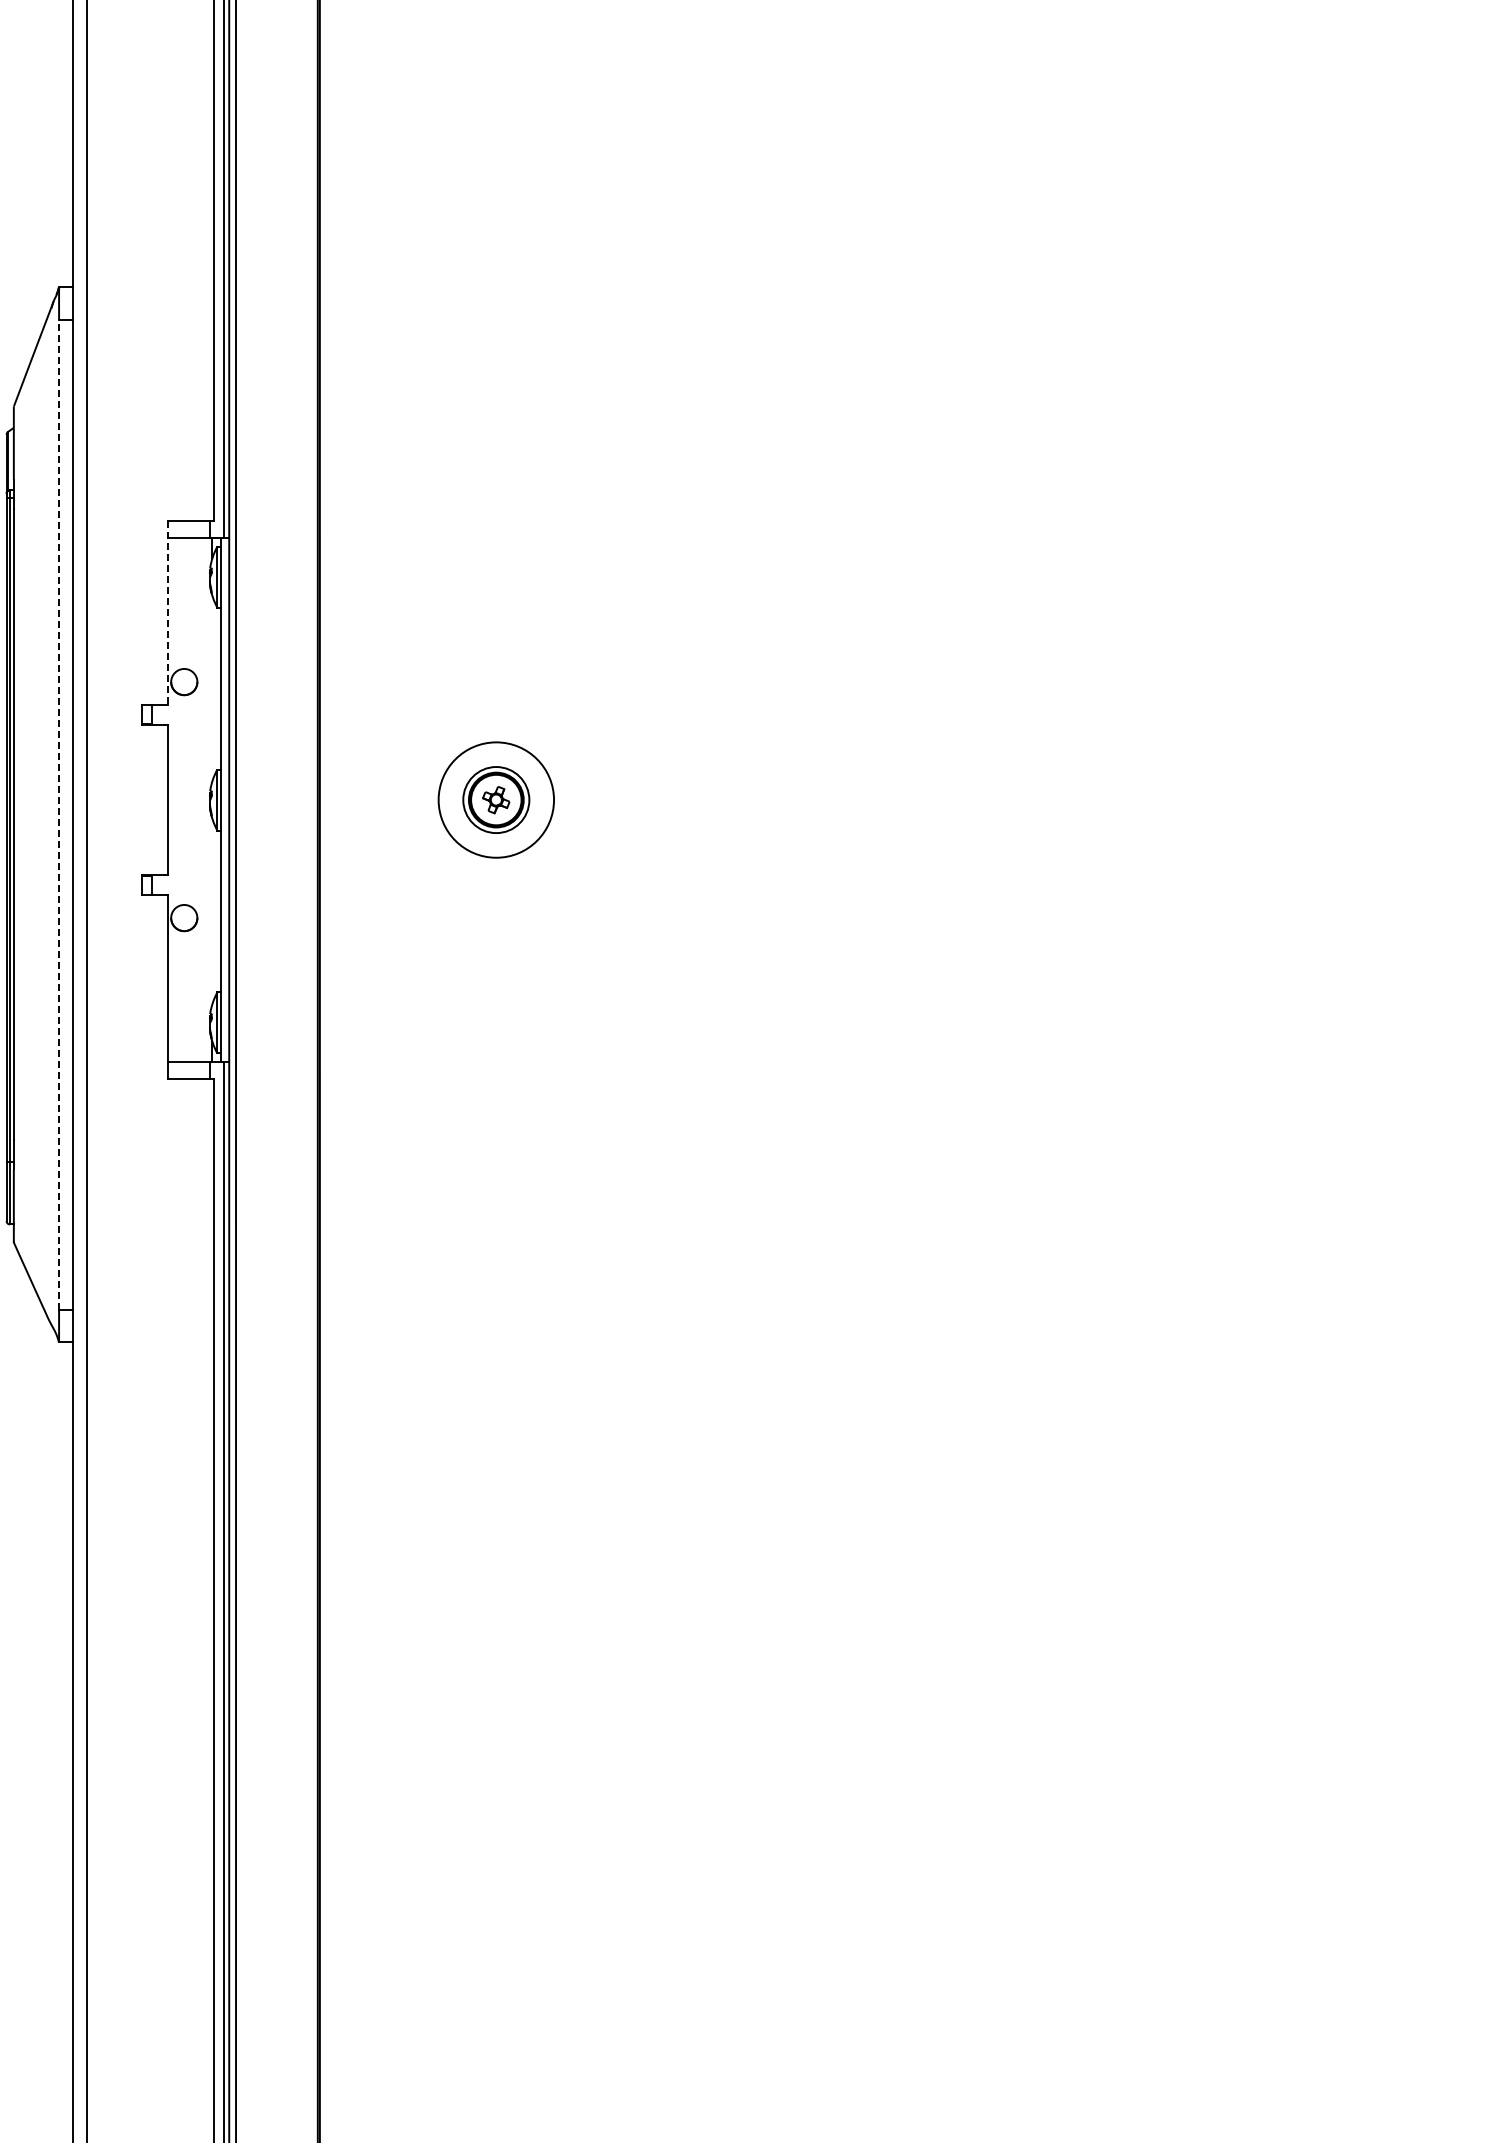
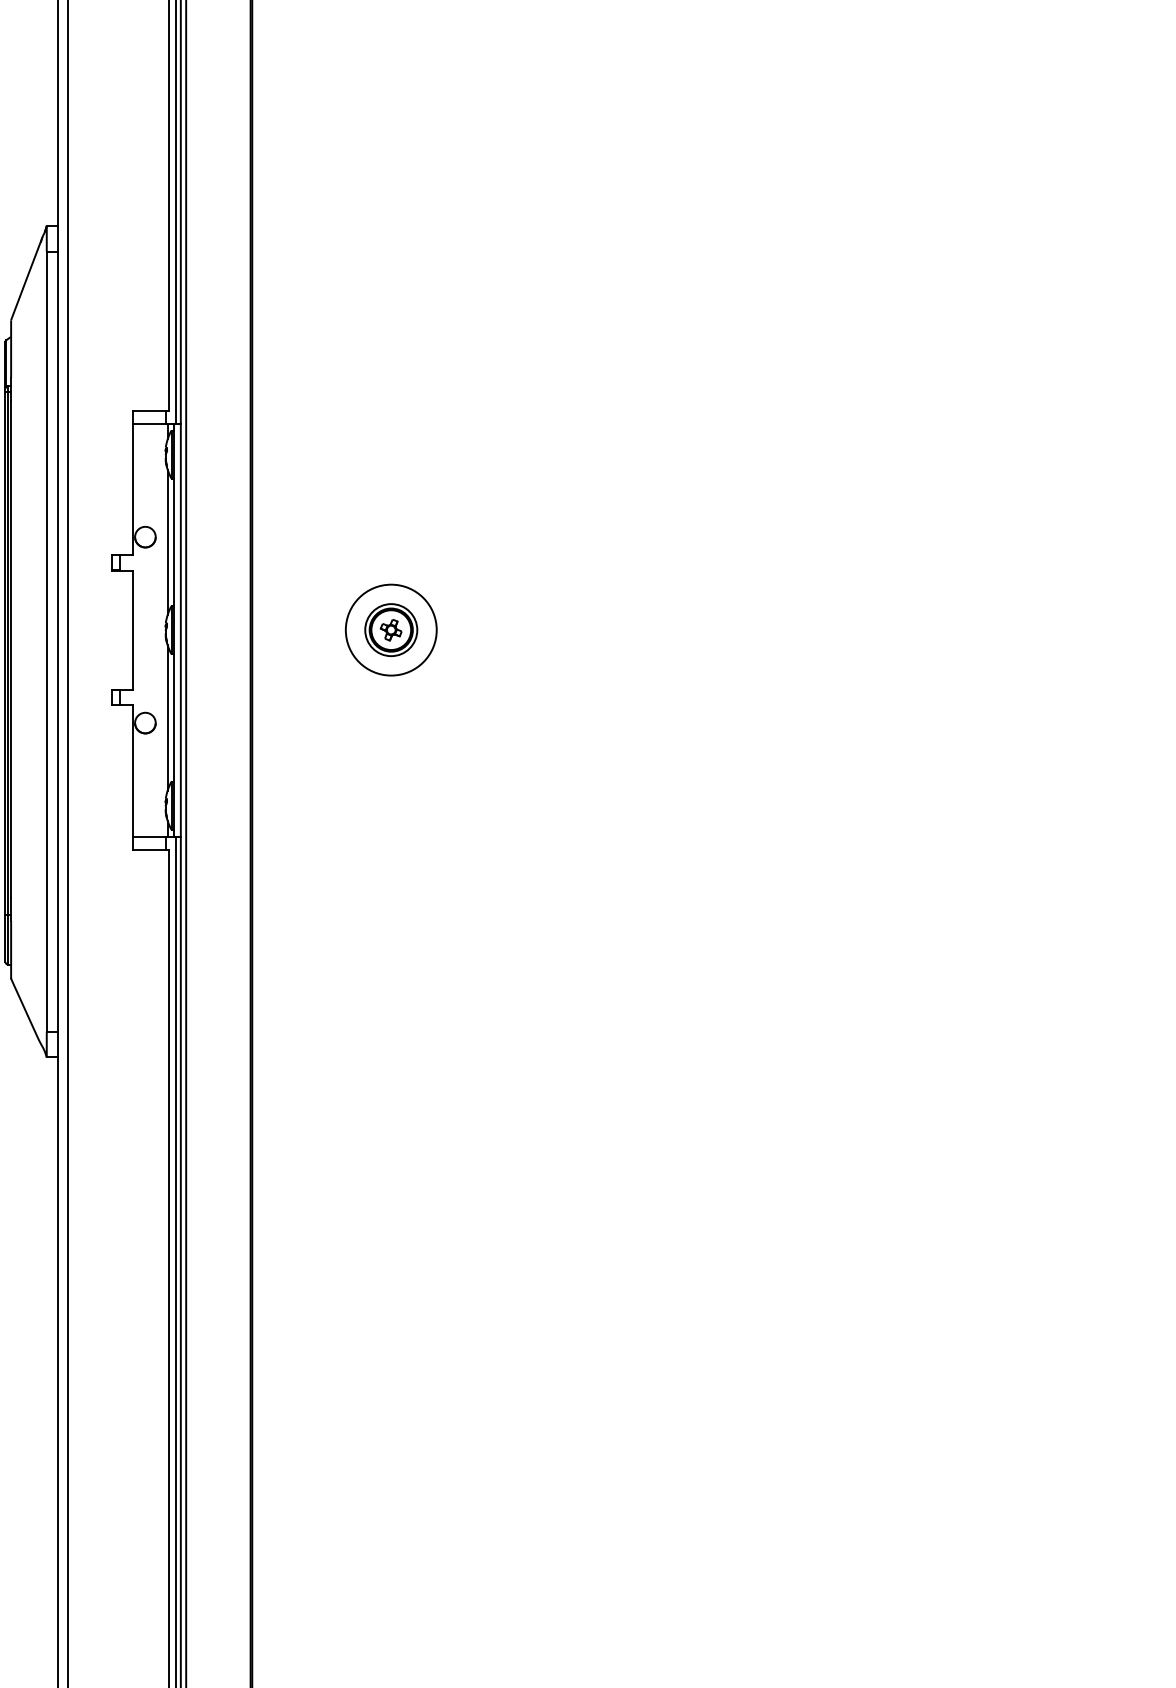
line: (167, 613) -> (132, 483), dashed -> solid
line: (212, 688) -> (167, 542), added
line: (59, 814) -> (47, 641), dashed -> solid
line: (212, 911) -> (167, 717), added

